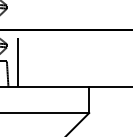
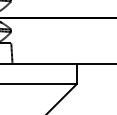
line: (18, 61) -> (20, 43), removed

